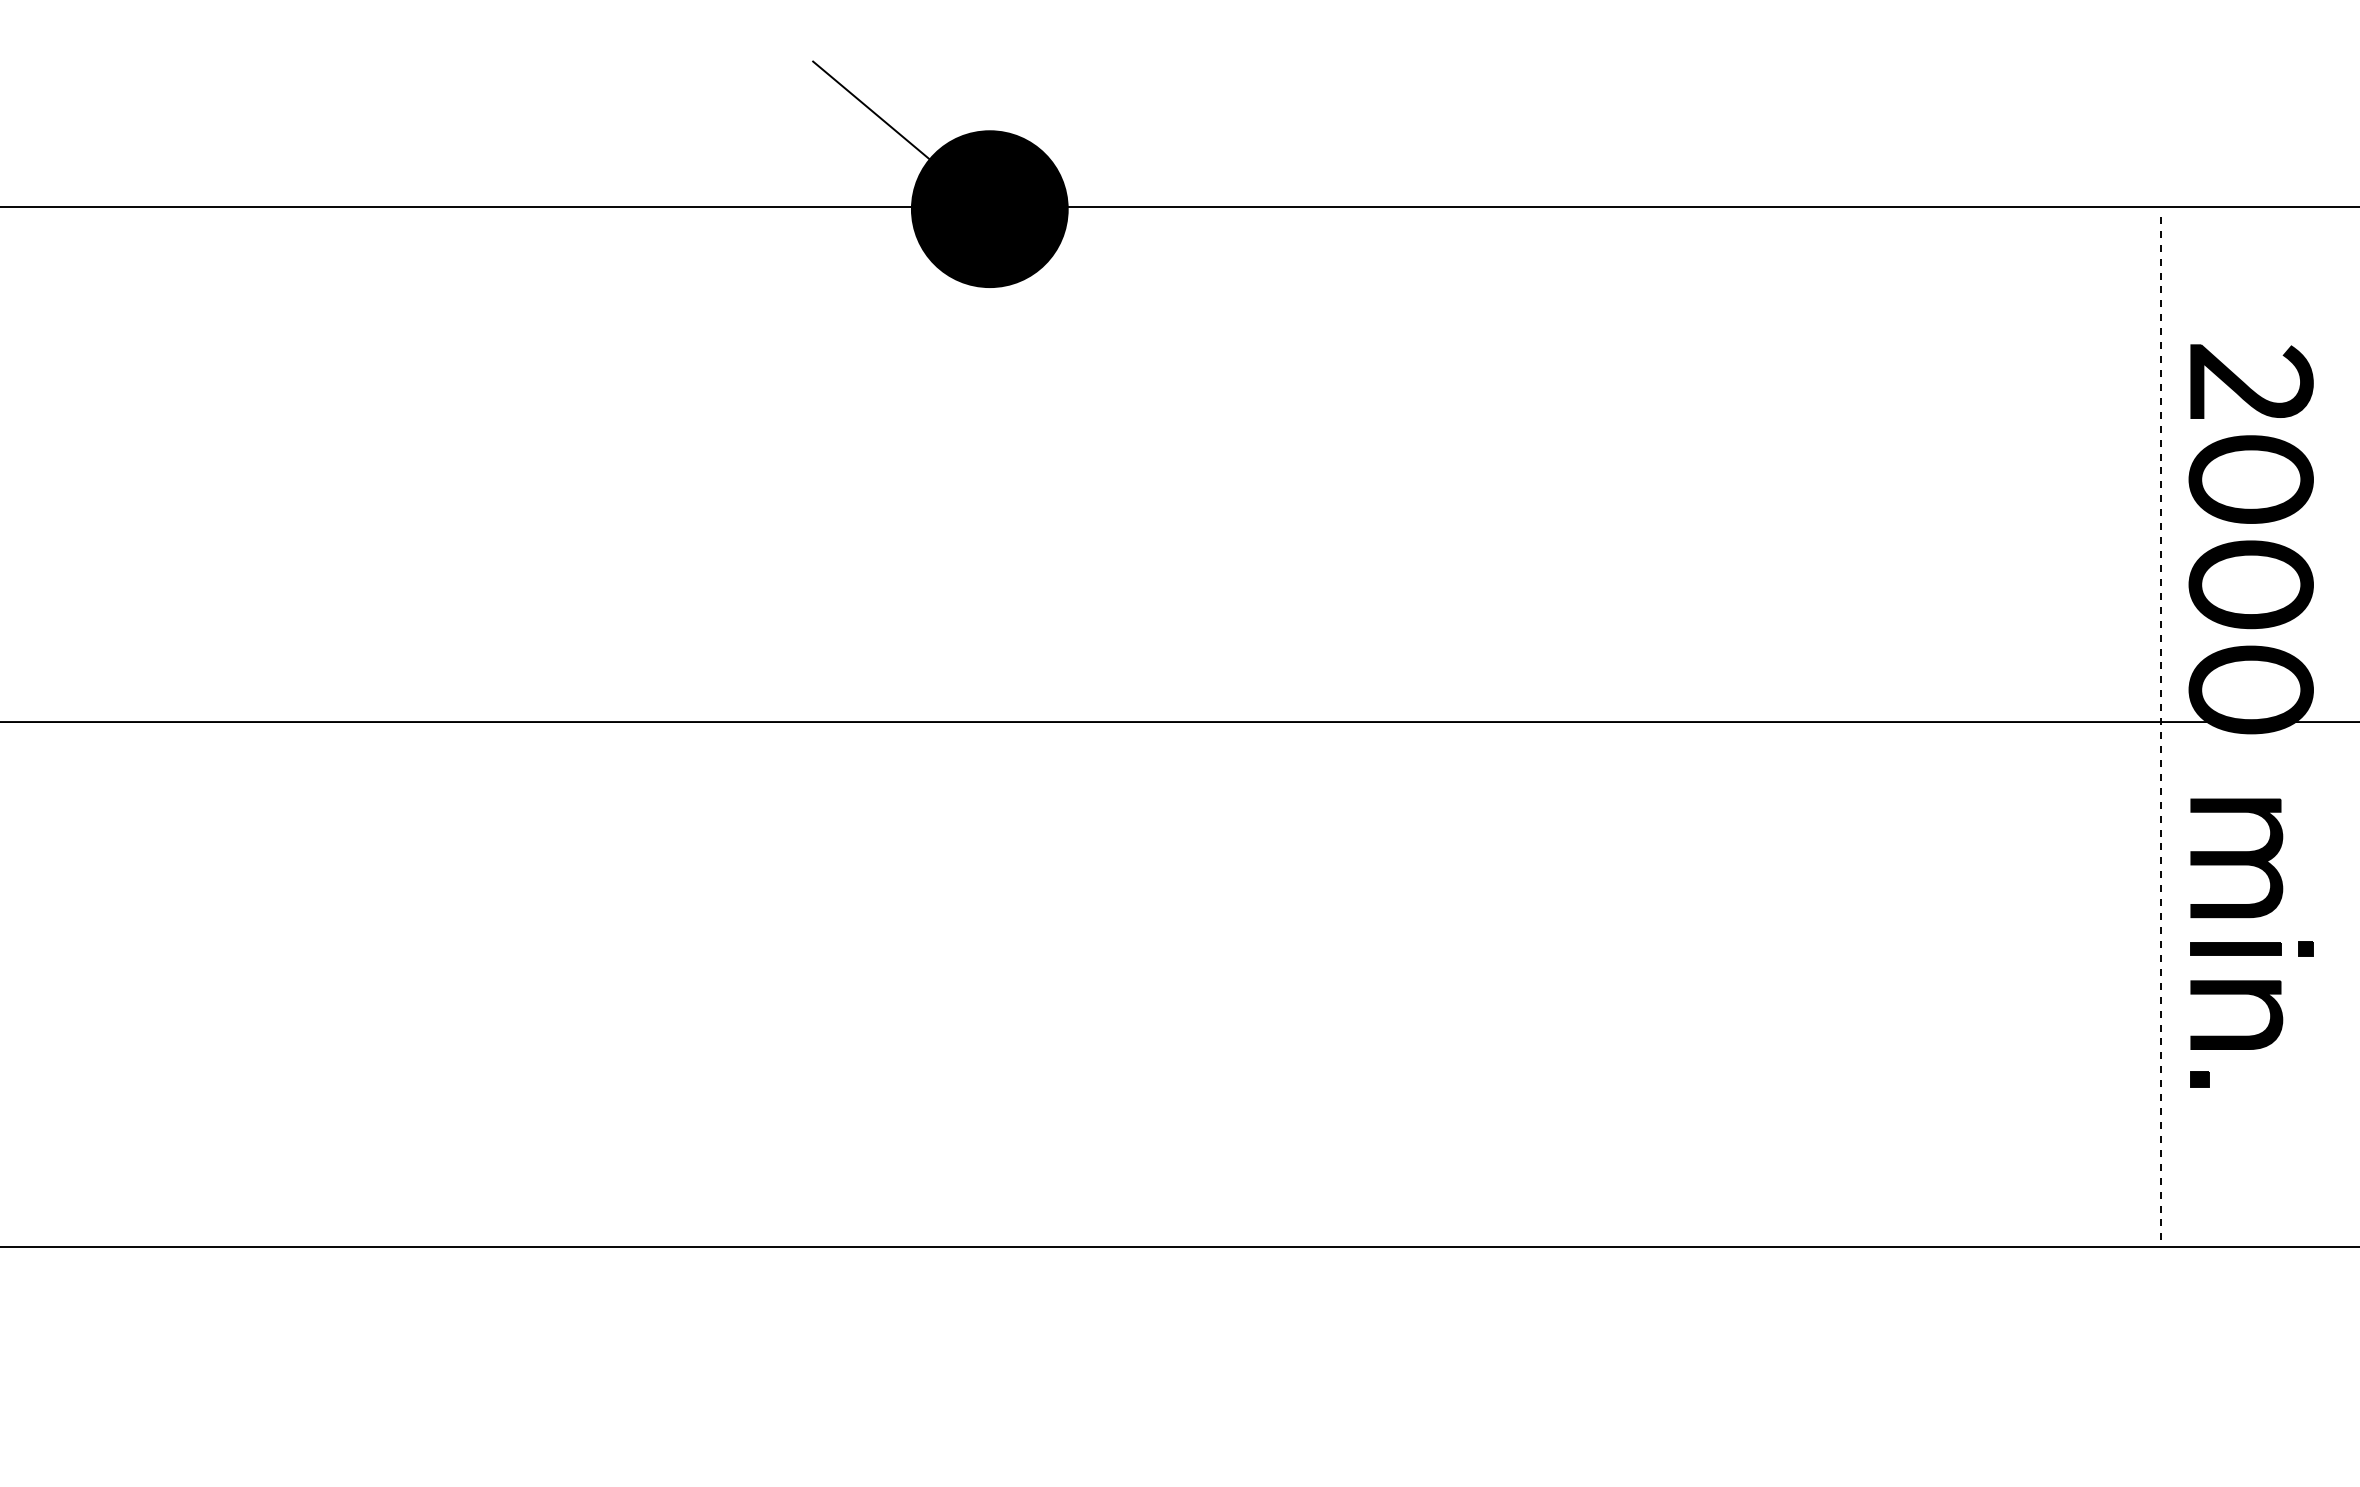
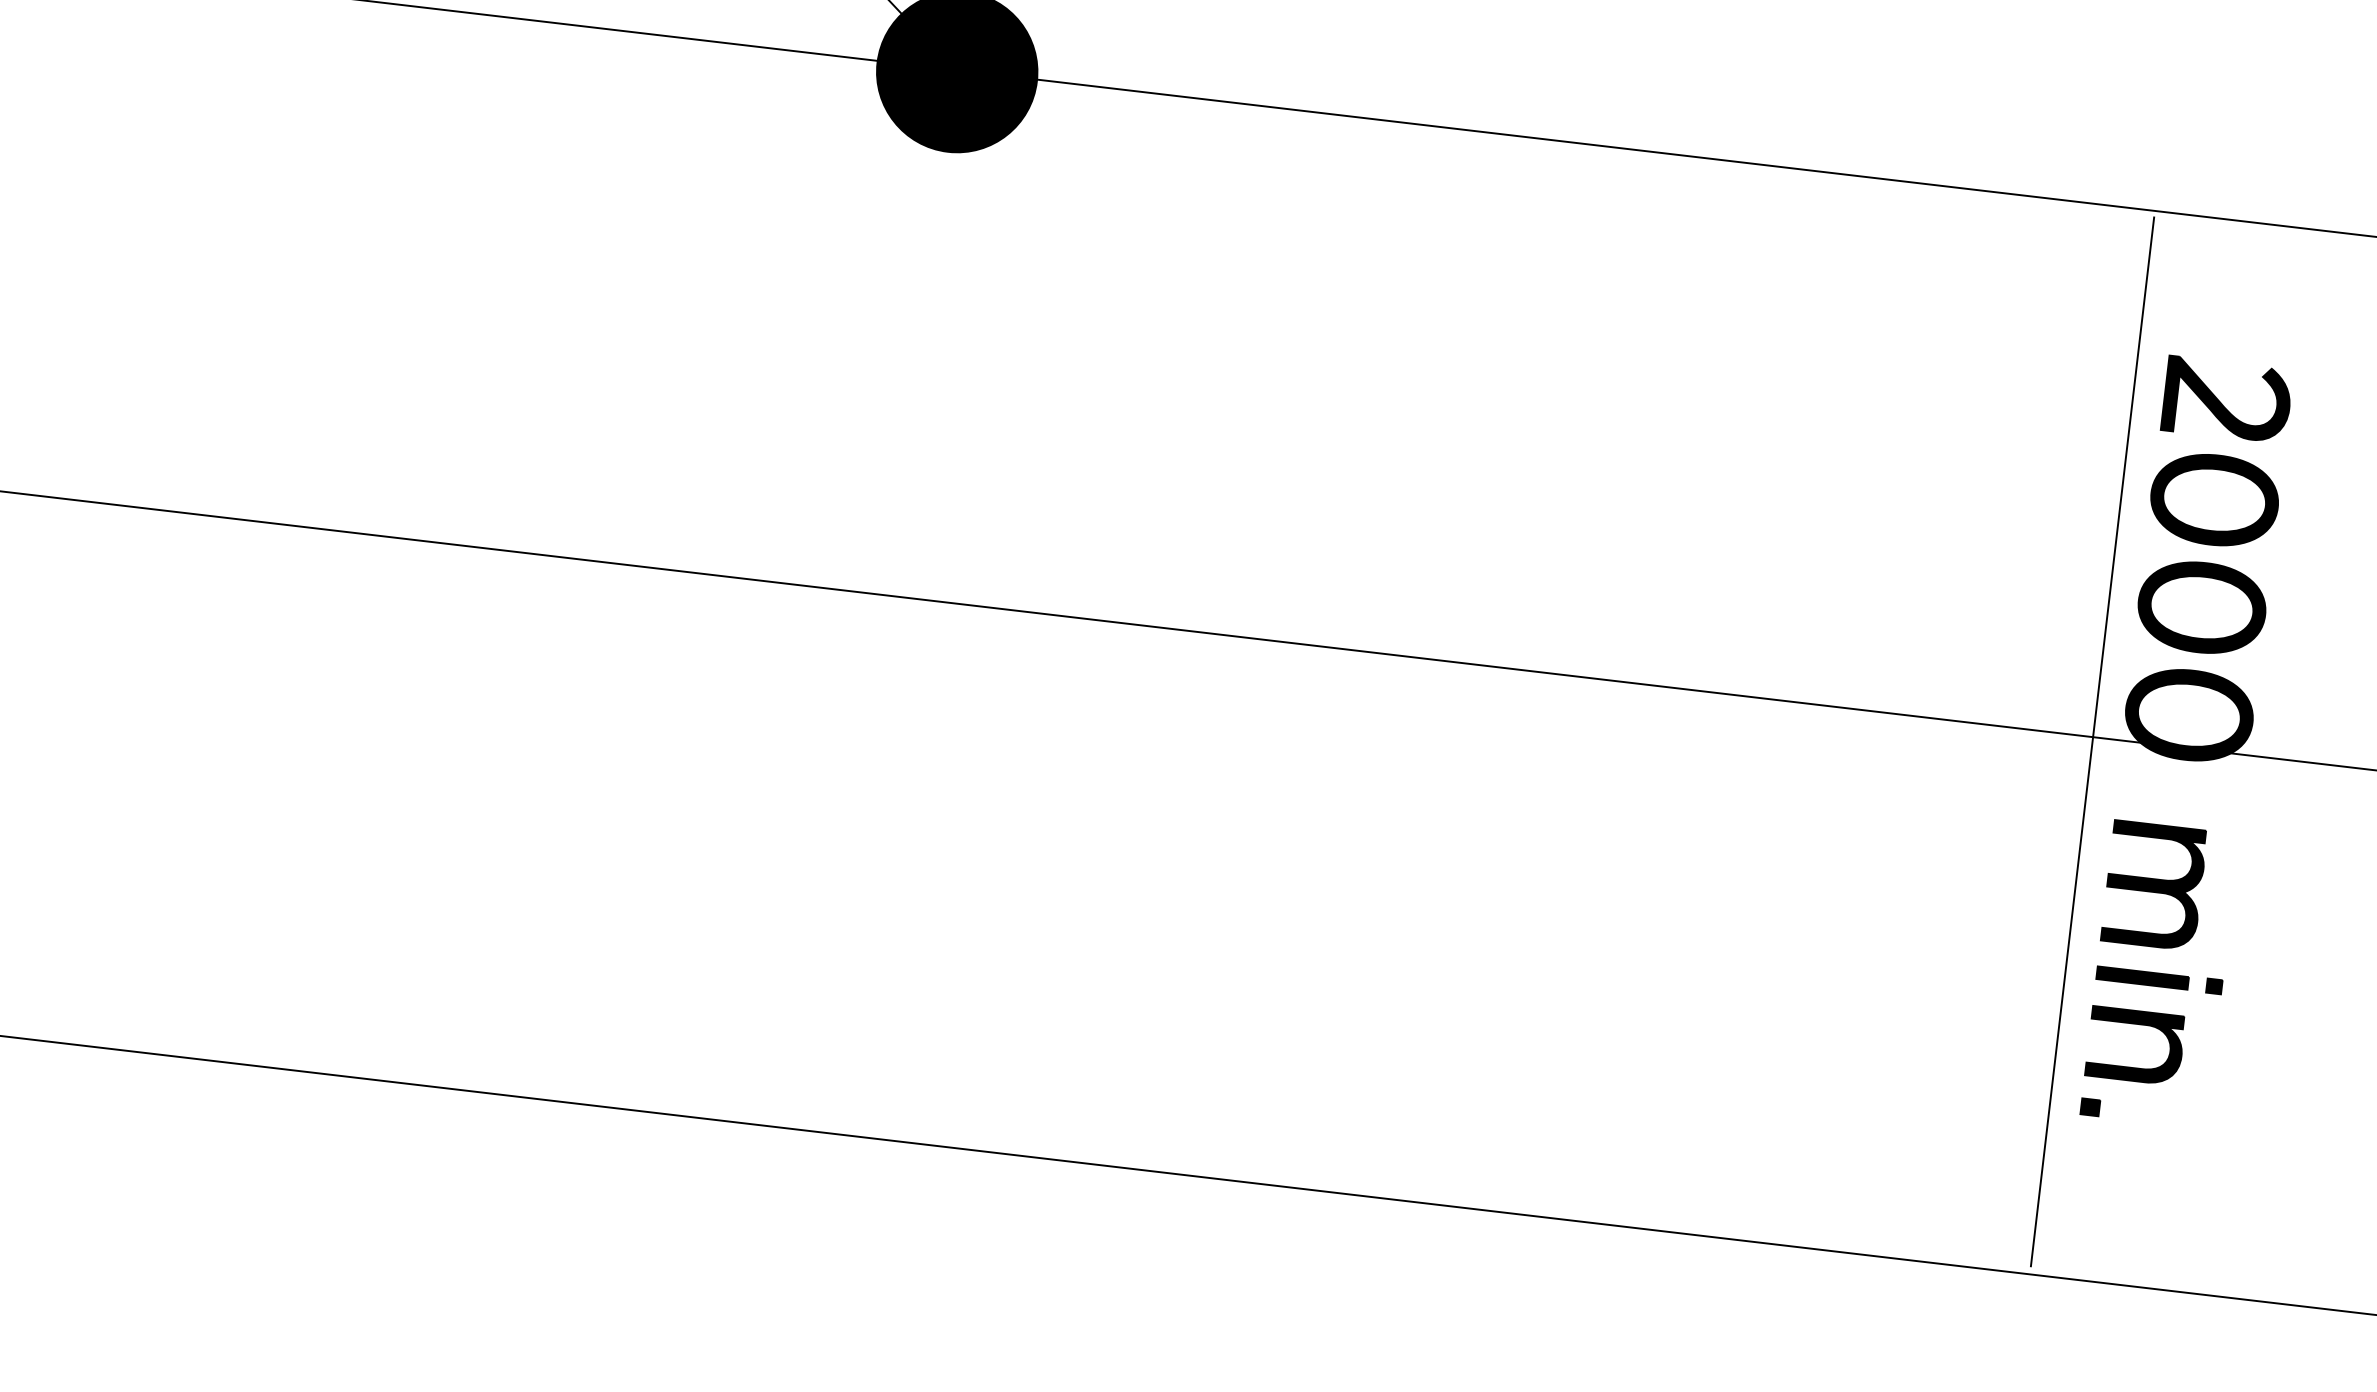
line: (2160, 726) -> (2092, 741), dashed -> solid

